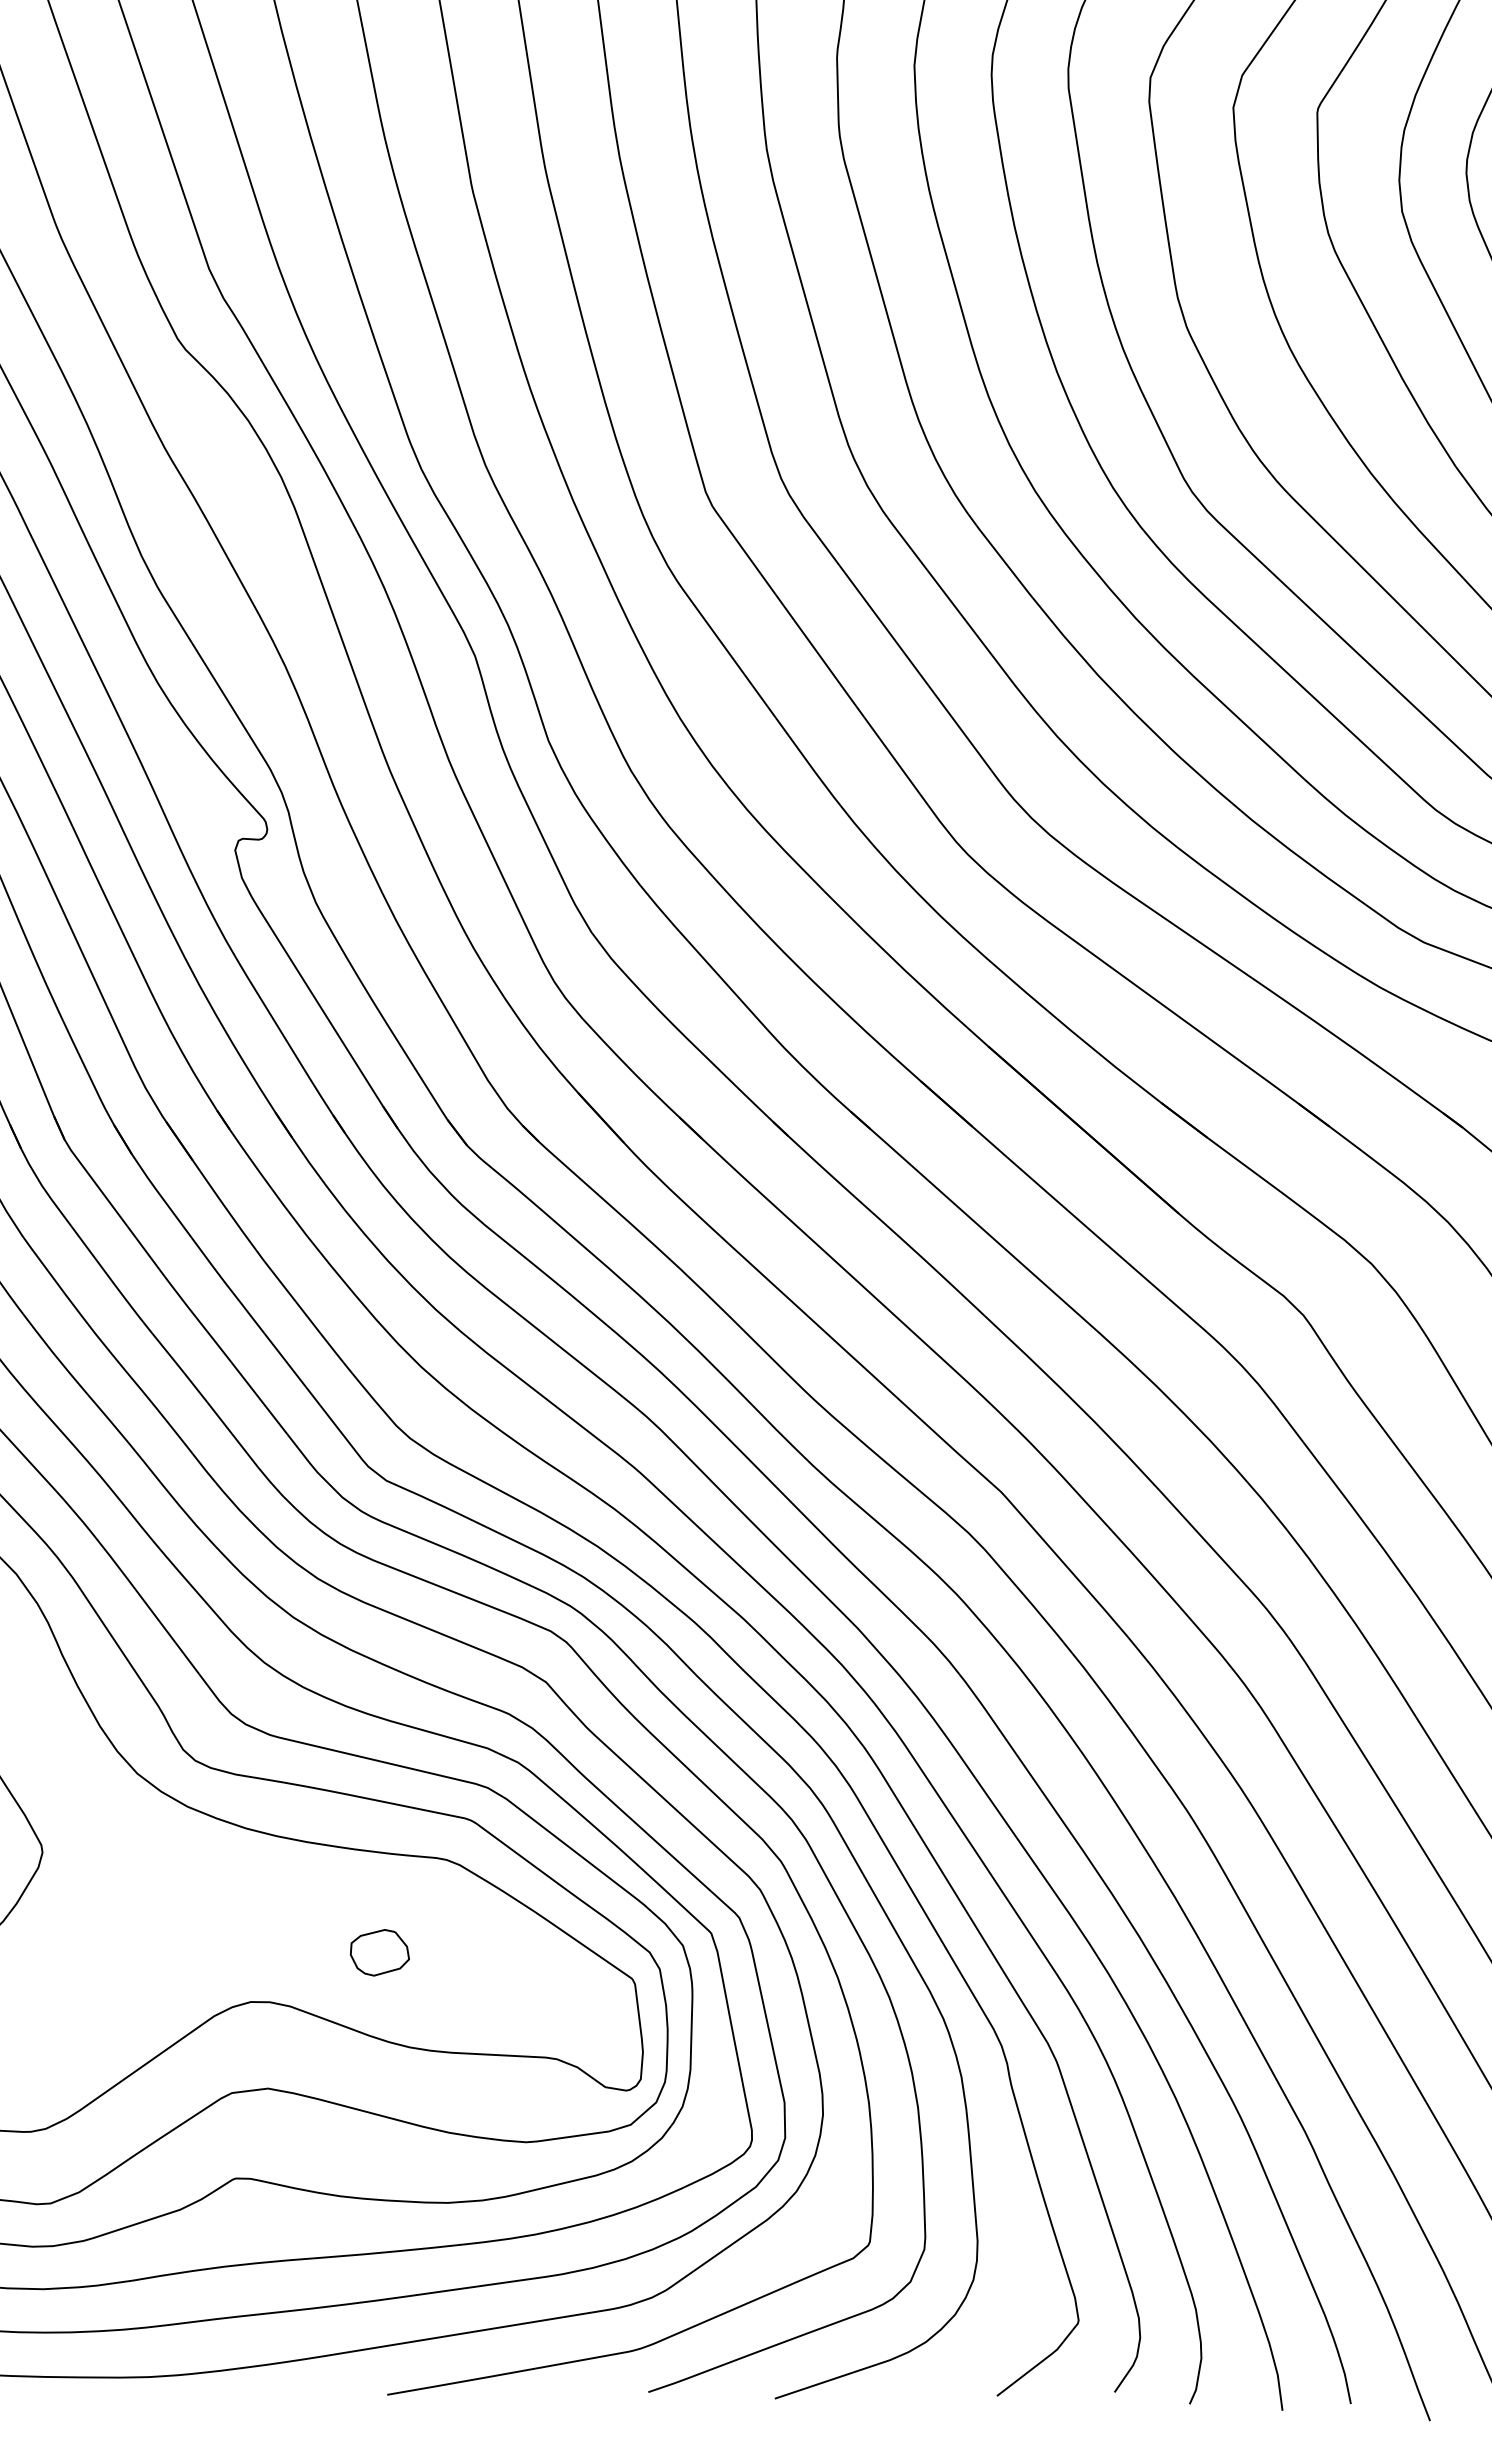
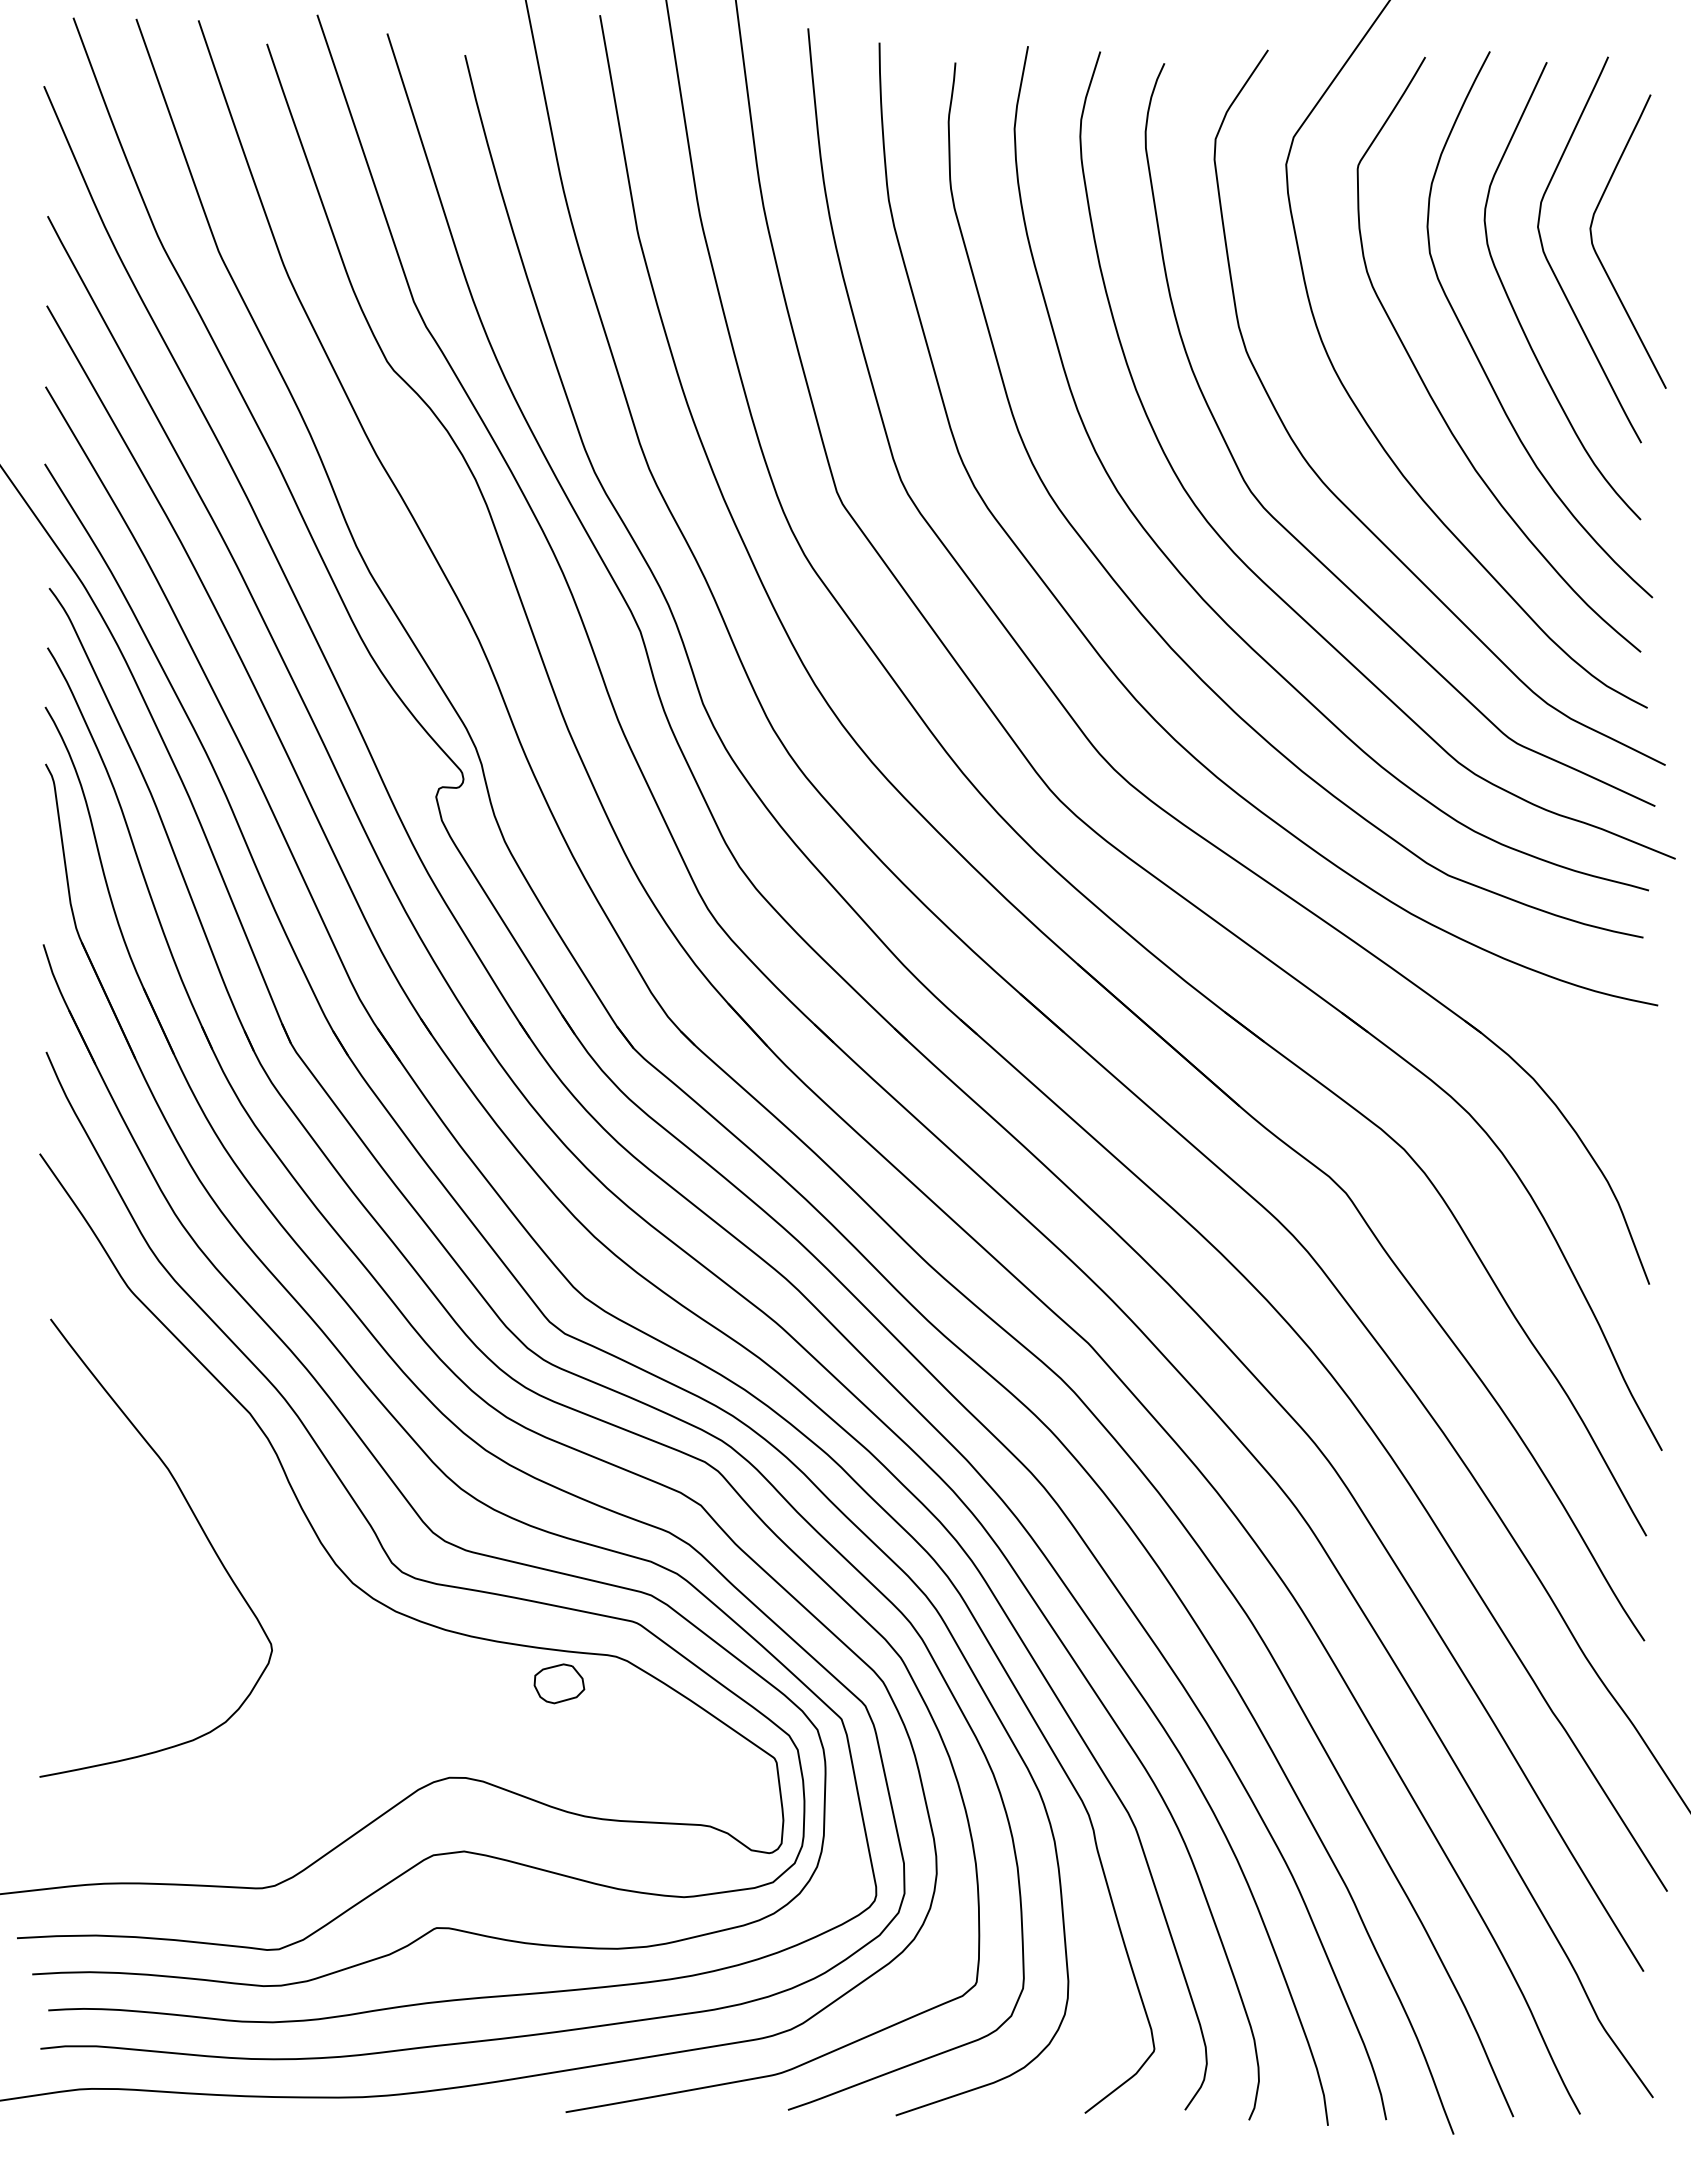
part: (380, 1952) -> (559, 1683), moved

